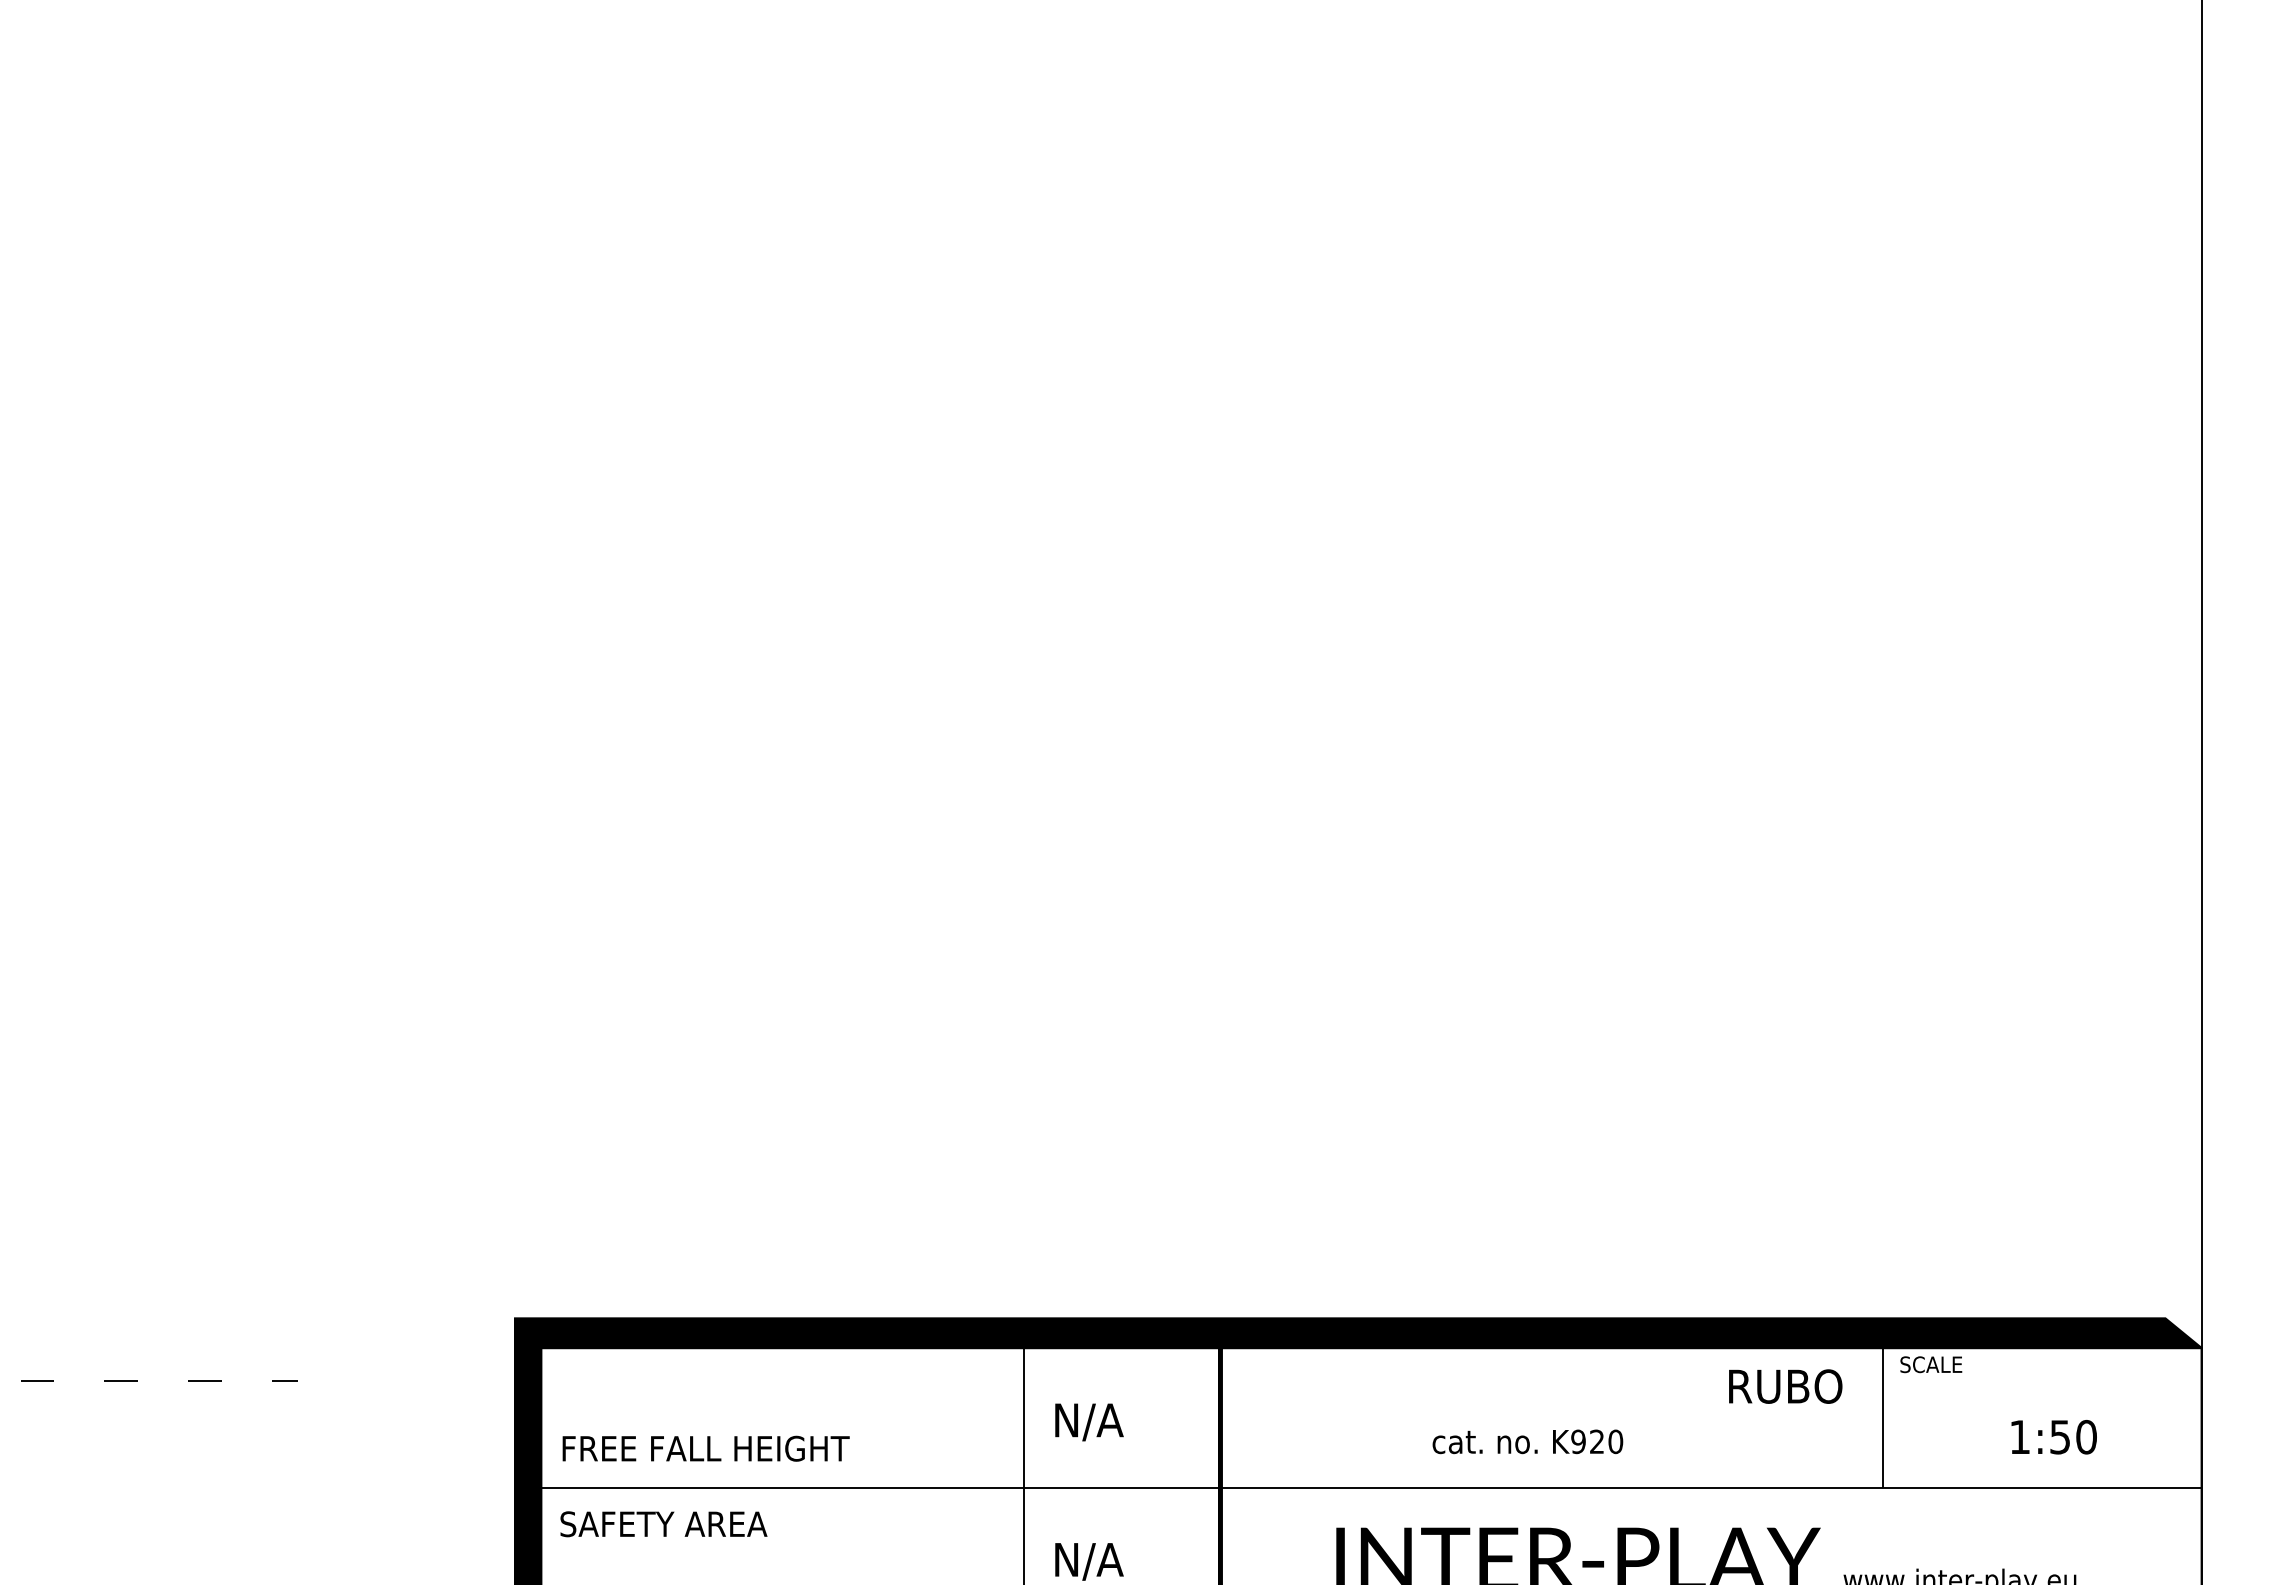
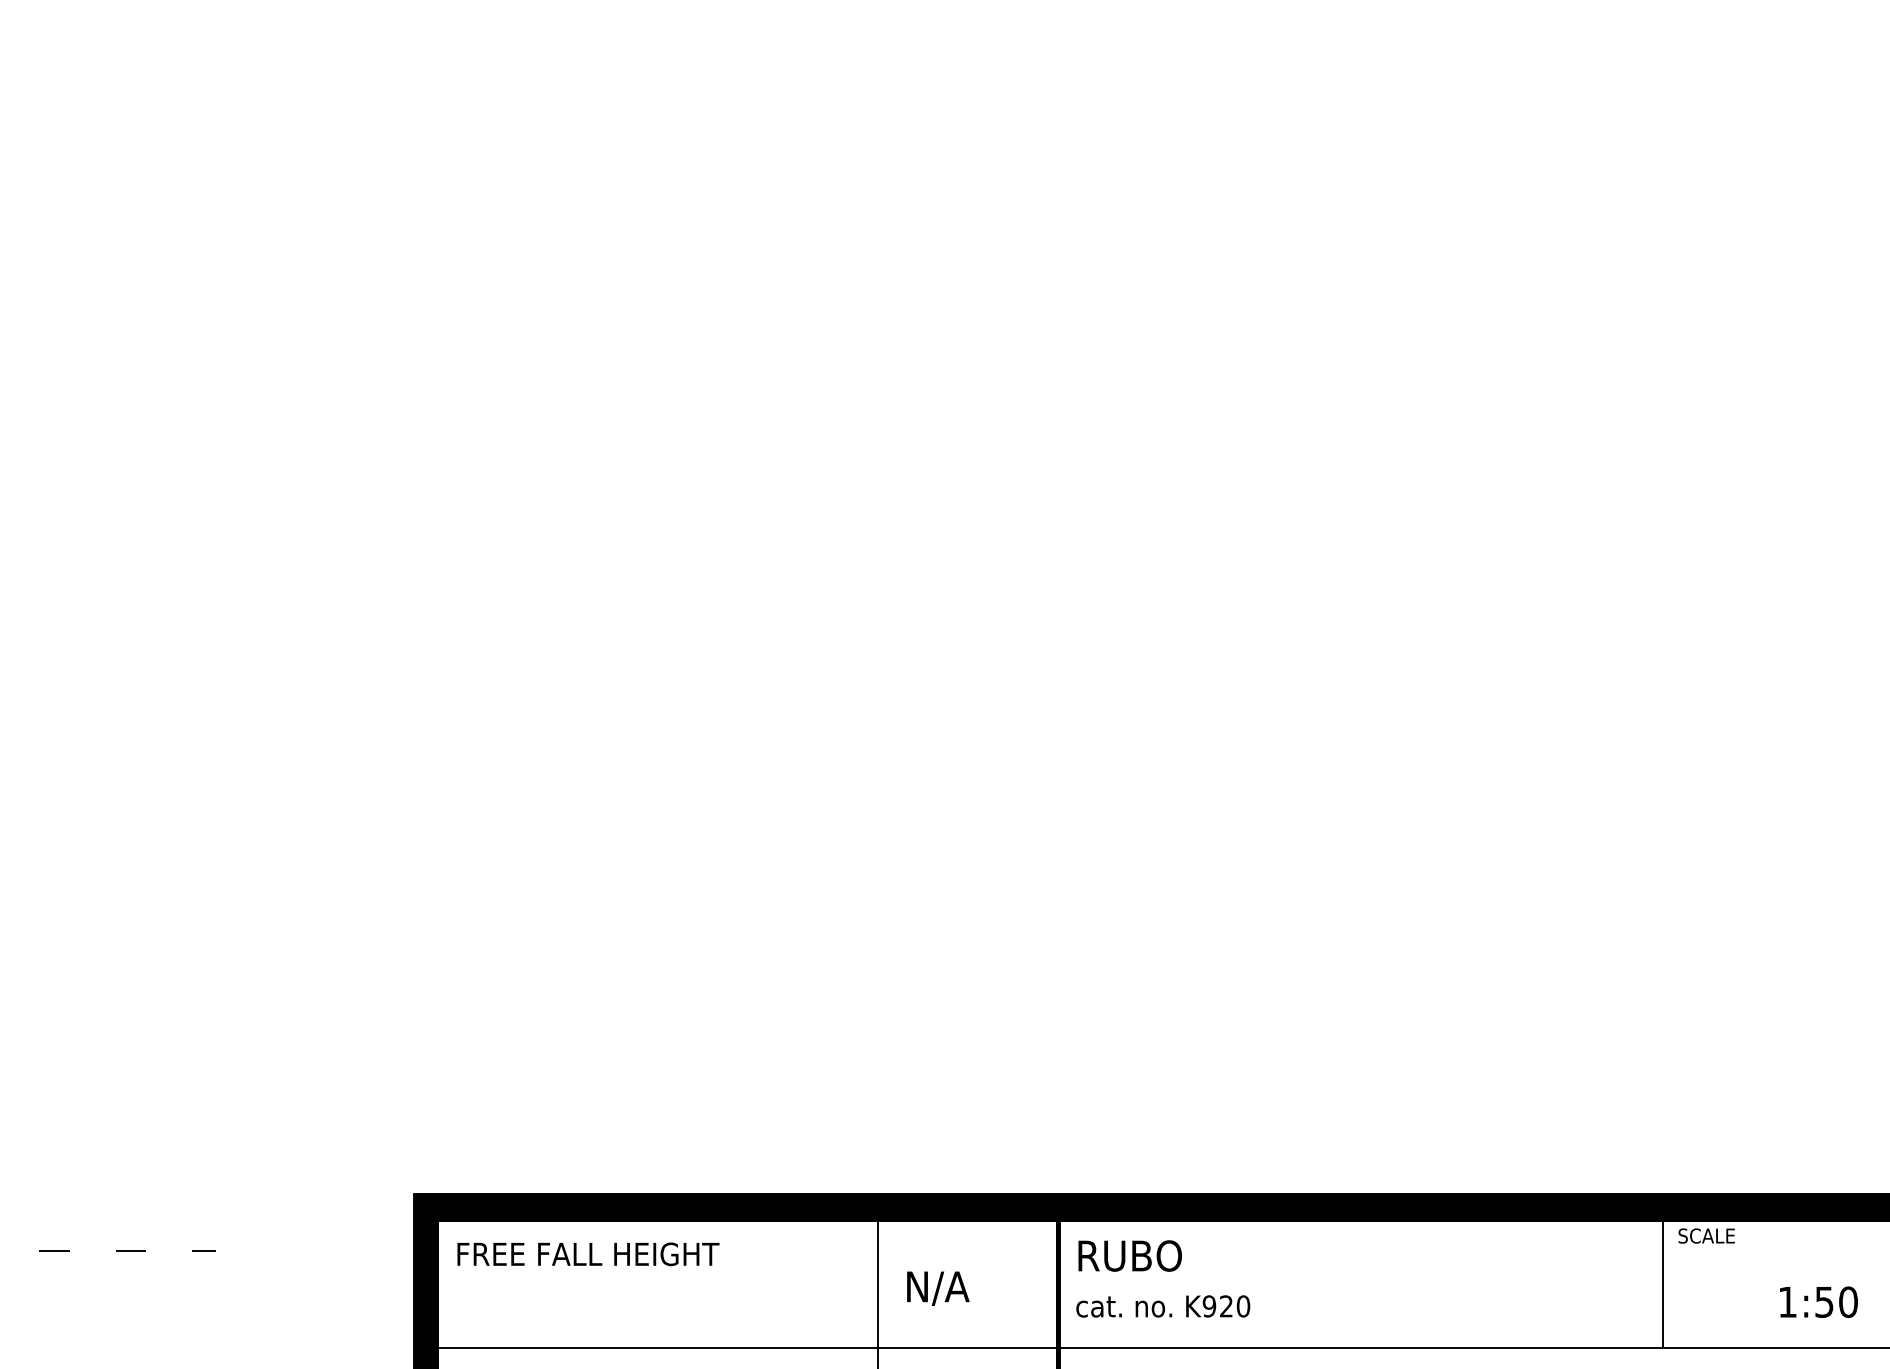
text: (1785, 1386) -> (1130, 1255), moved
text: (1527, 1441) -> (1162, 1306), moved
text: (705, 1448) -> (587, 1254), moved

